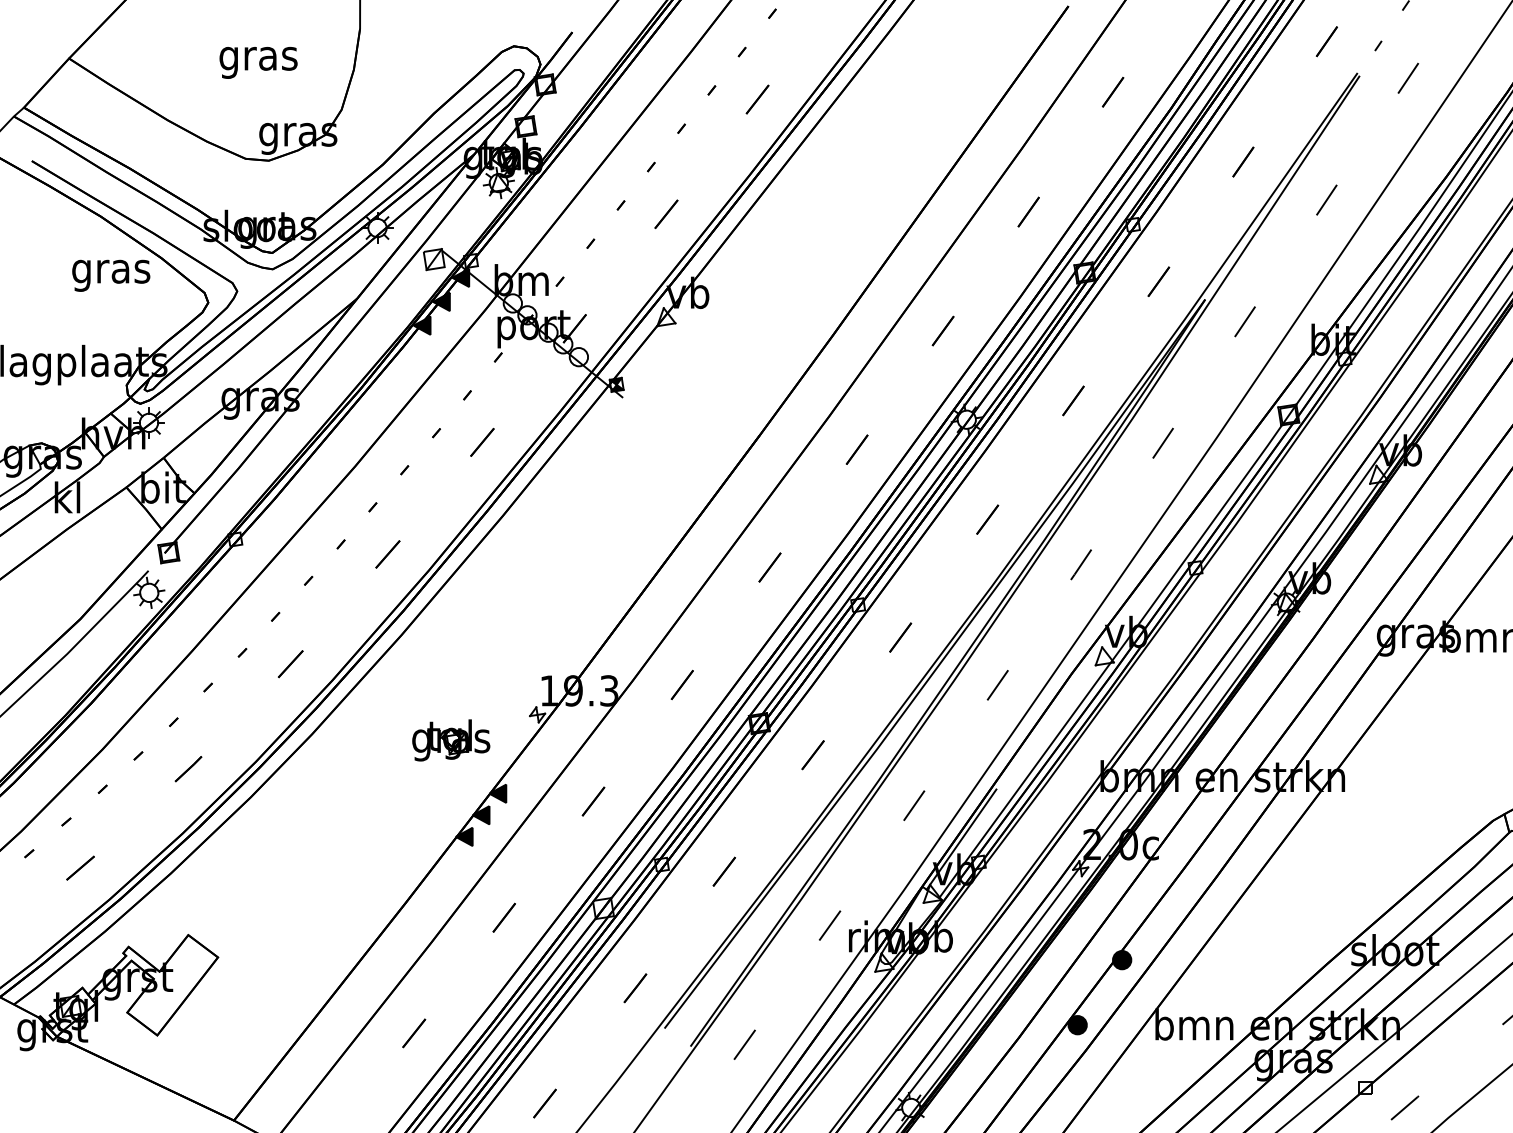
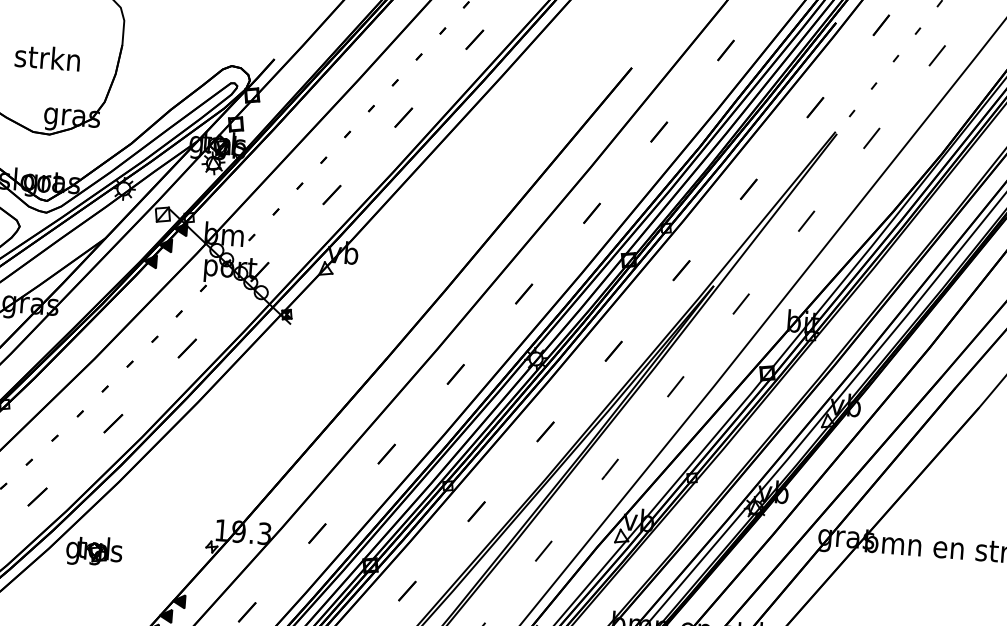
text: (257, 58) -> (47, 60), gras -> strkn
part: (451, 740) -> (94, 551), moved

